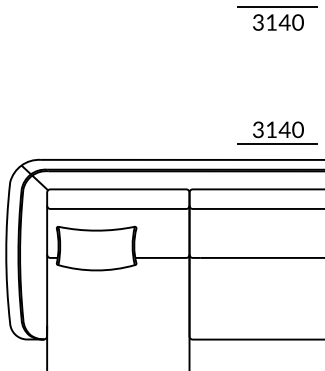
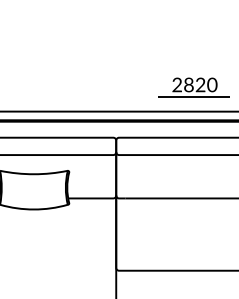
text: (271, 129) -> (188, 84), 3140 -> 2820

